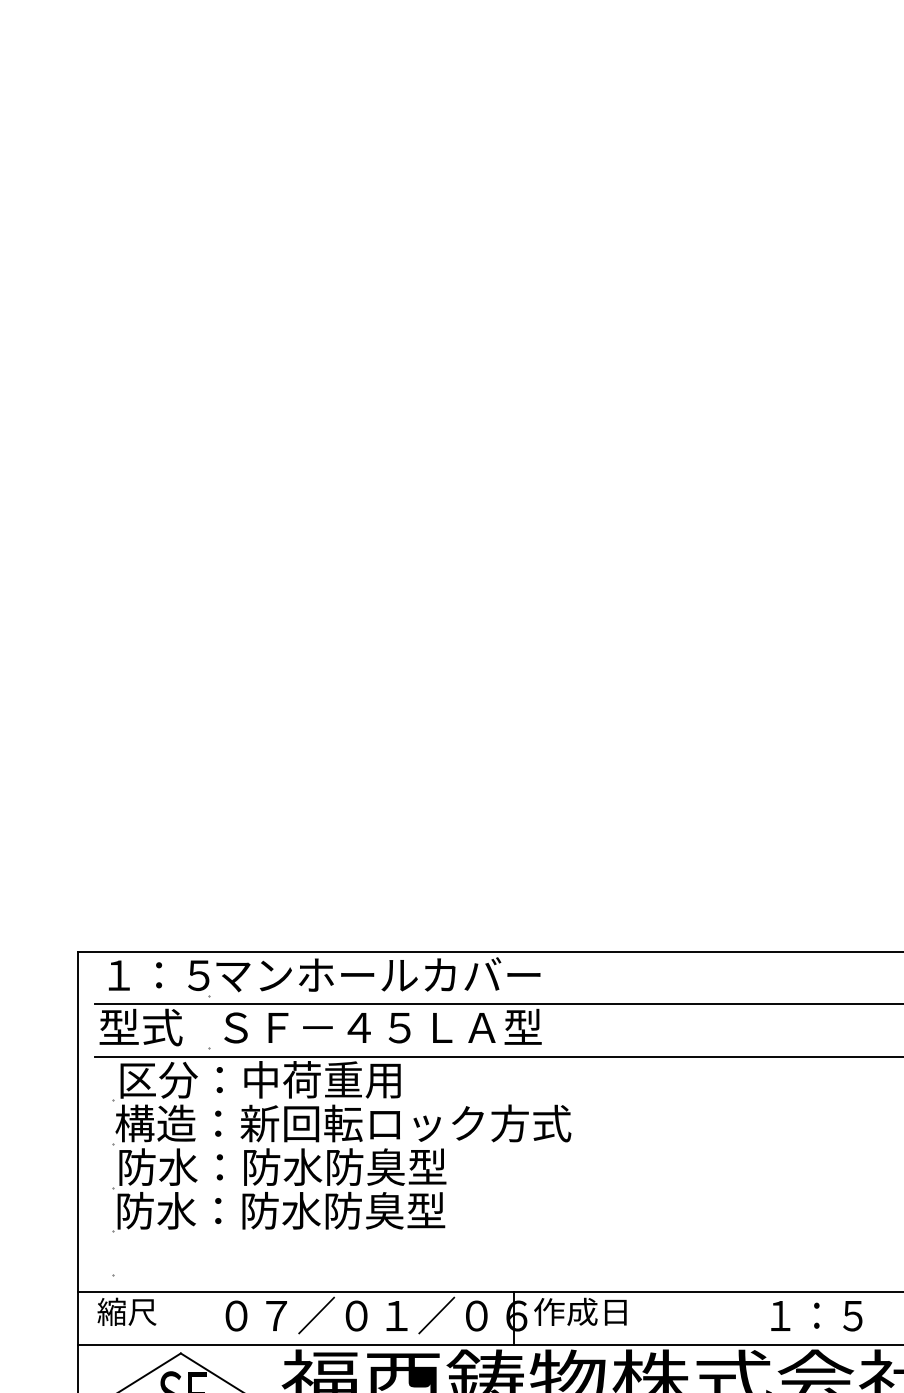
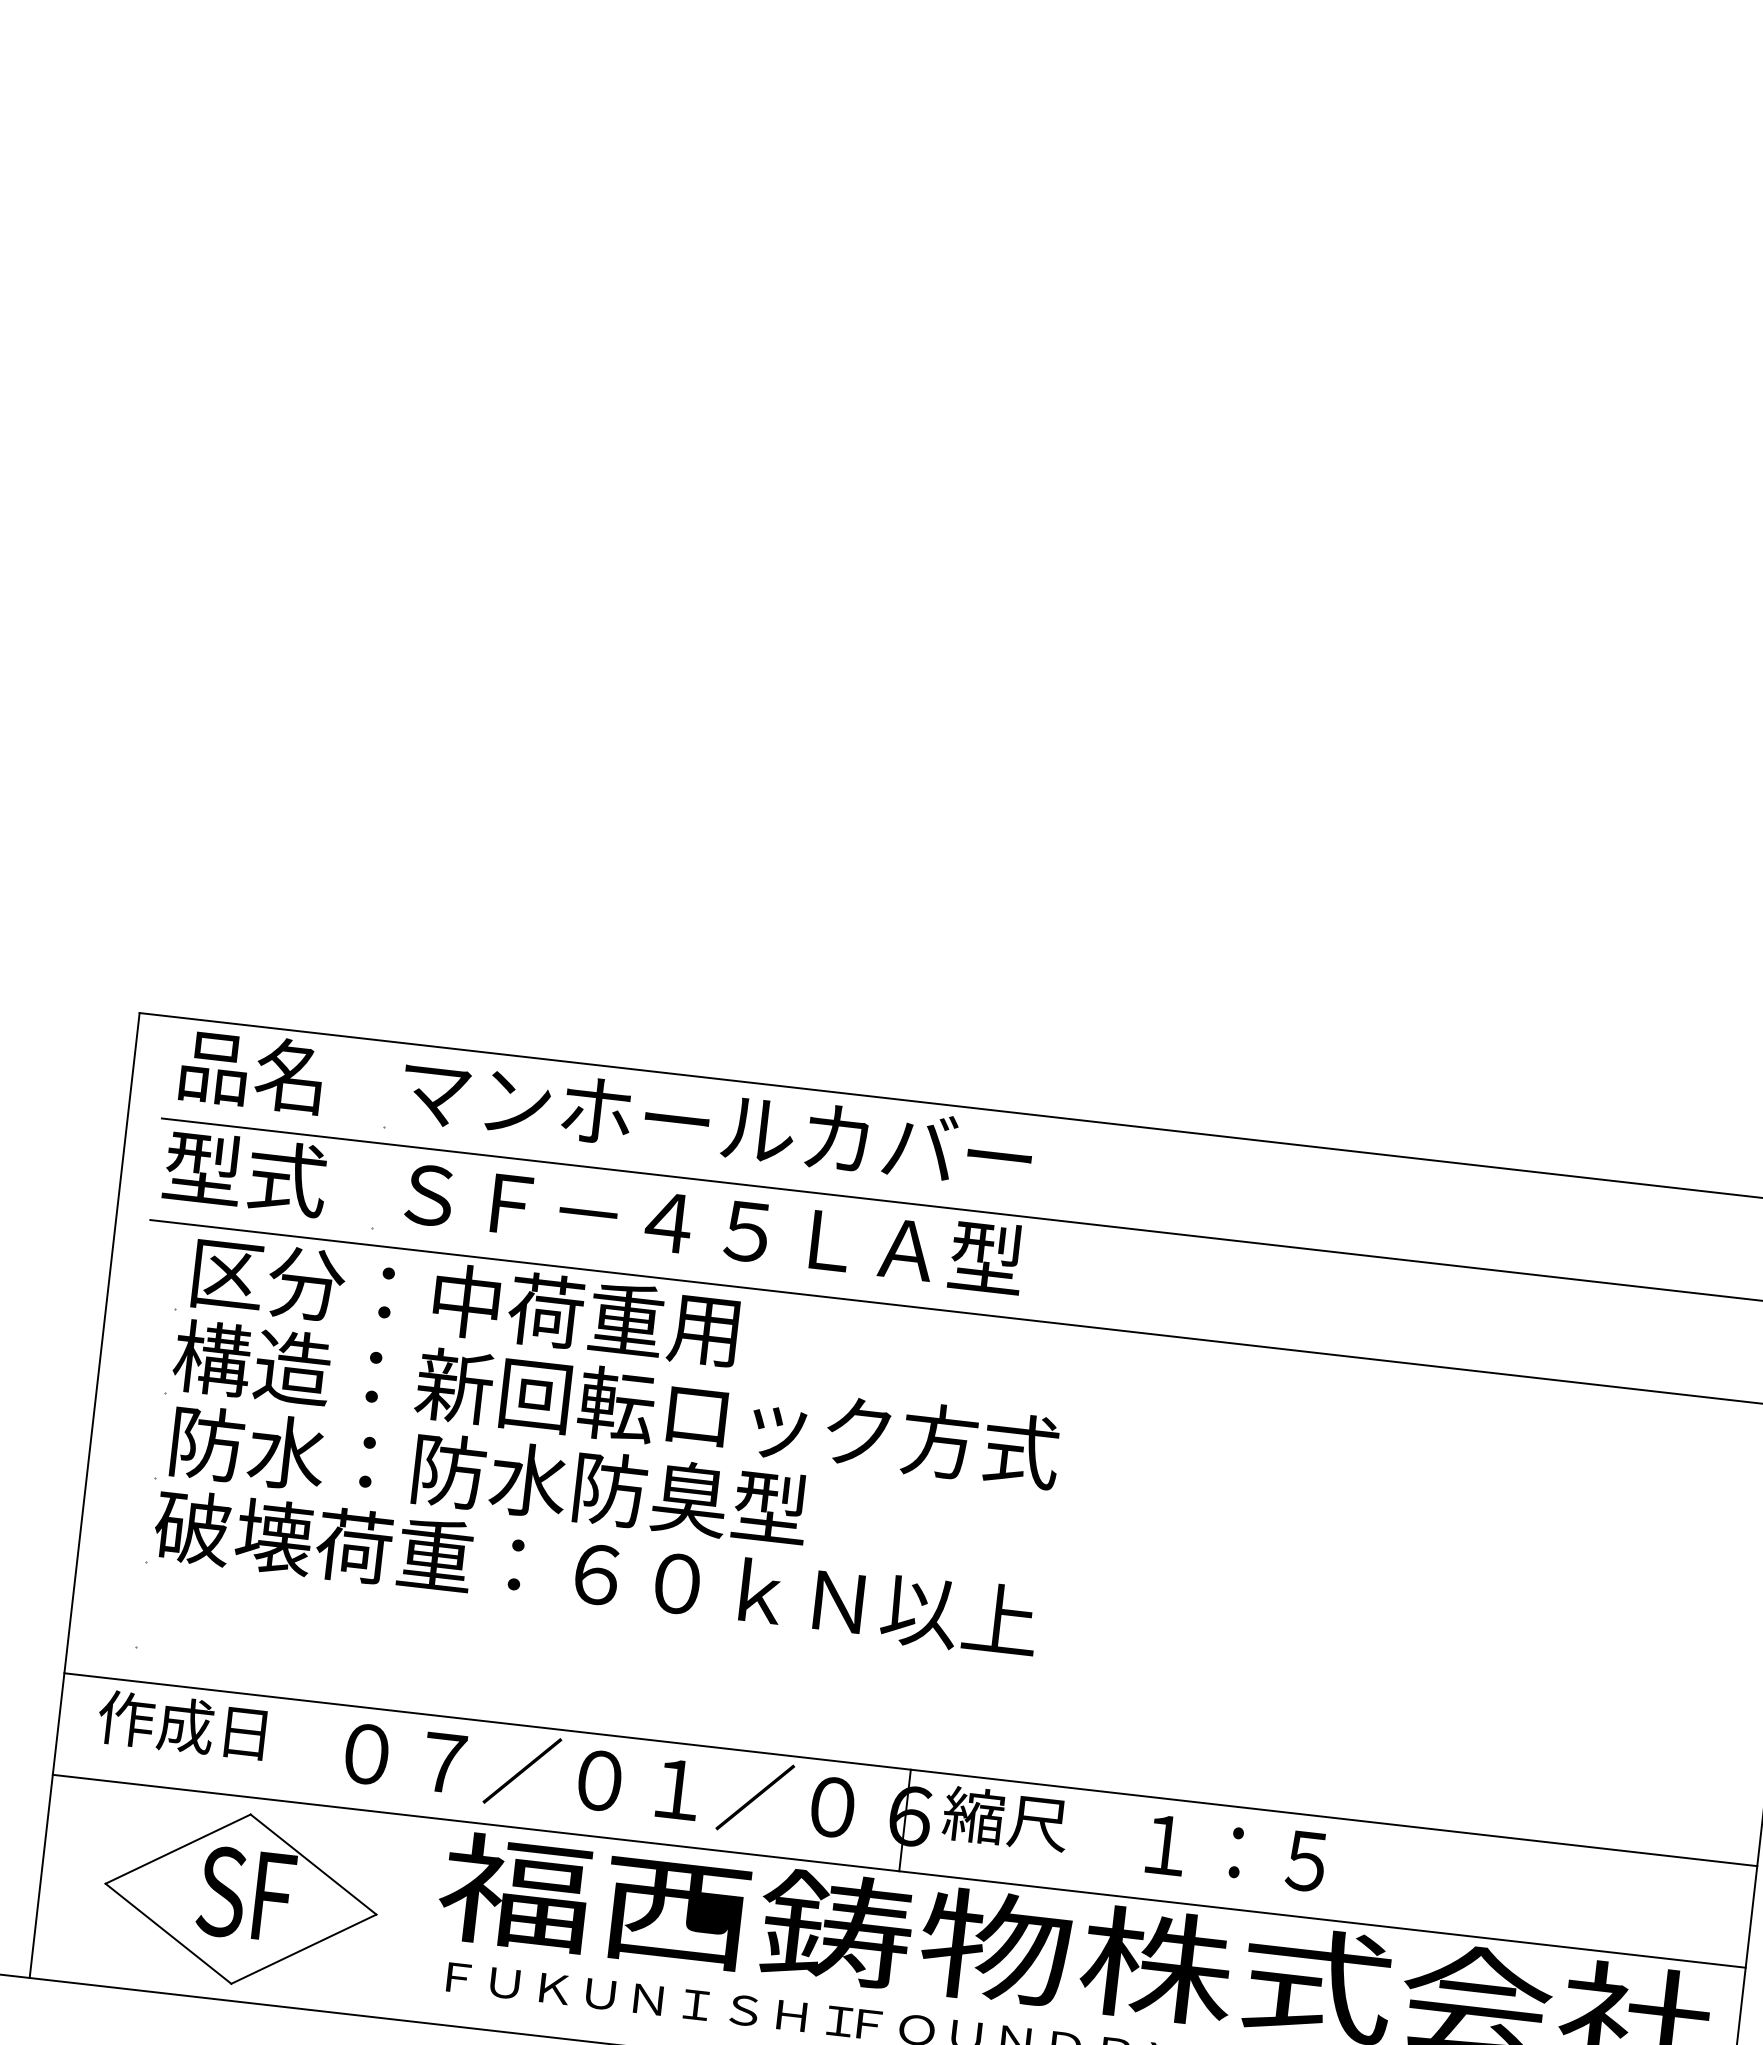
text: (155, 974) -> (285, 1074), １：５ -> 品名
text: (342, 1210) -> (595, 1573), 防水：防水防臭型 -> 破壊荷重：６０ｋＮ以上
text: (140, 1311) -> (181, 1724), 縮尺 -> 作成日
text: (579, 1311) -> (1033, 1821), 作成日 -> 縮尺
text: (816, 1316) -> (1235, 1854), moved

